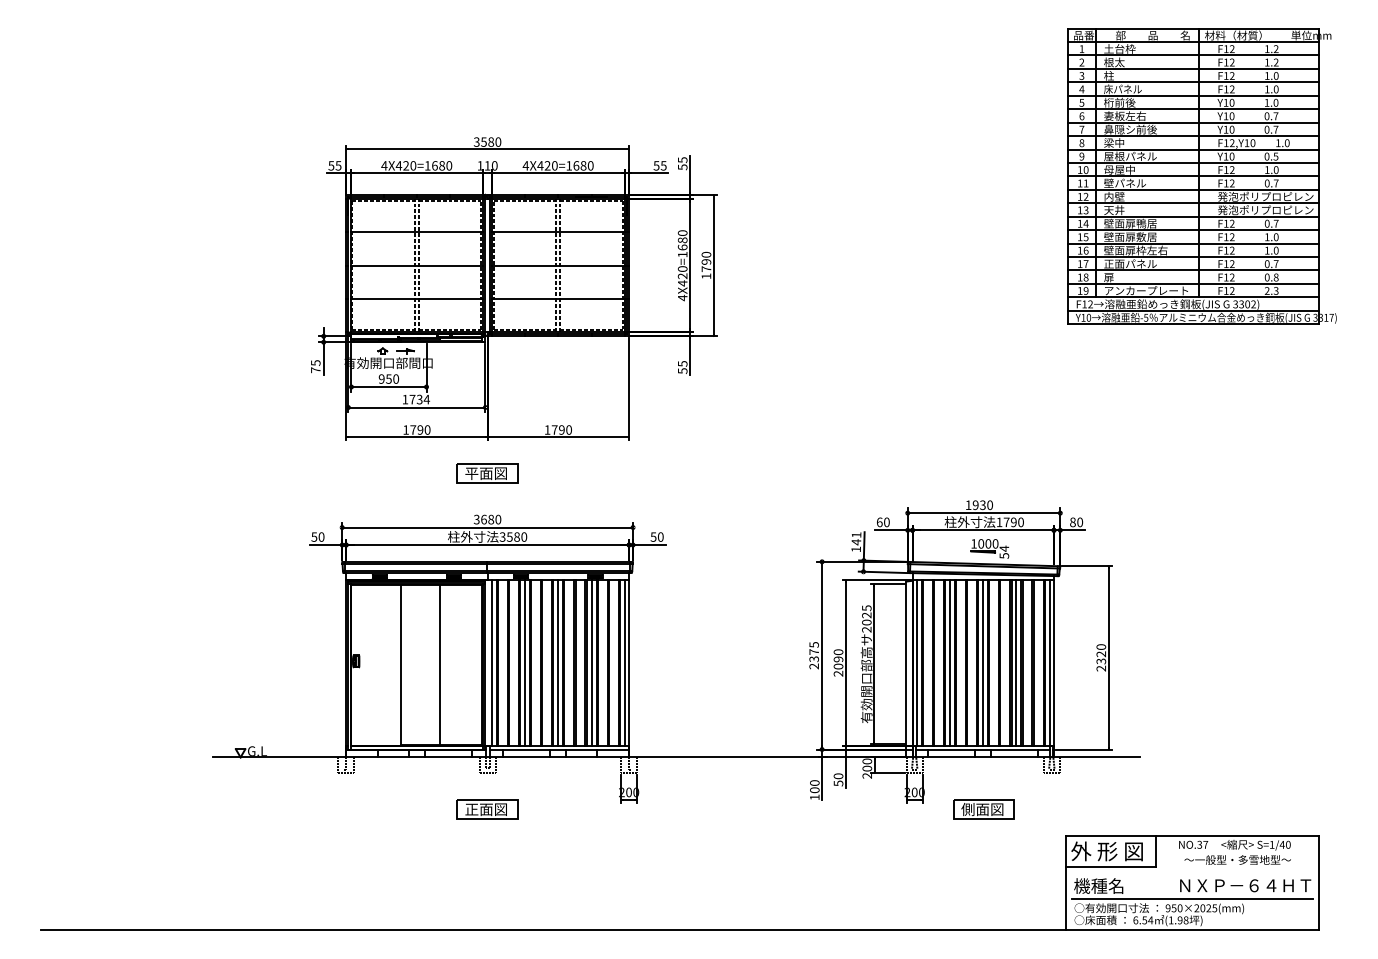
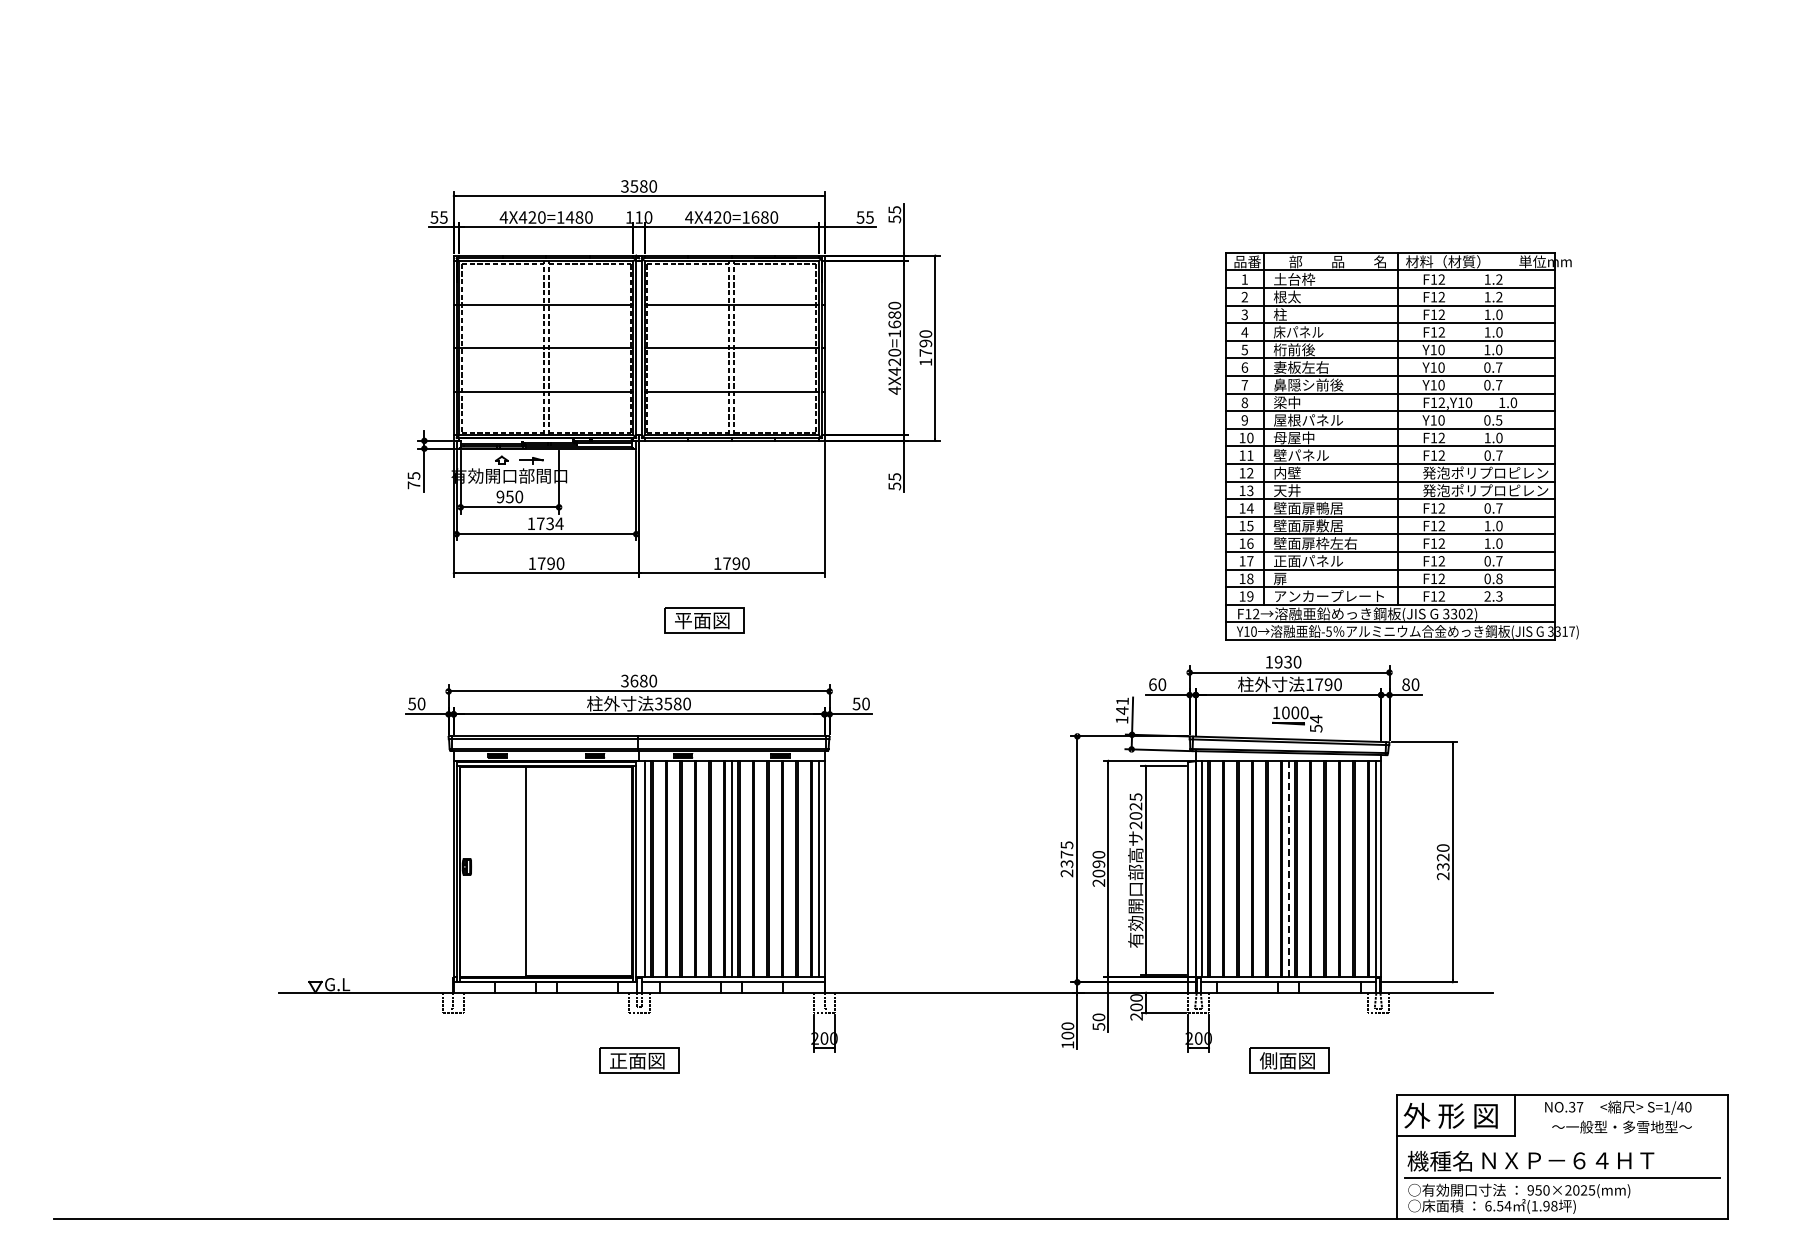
text: (434, 165) -> (569, 217), 4X420=1680 -> 4X420=1480
part: (1201, 176) -> (1401, 446), moved
part: (487, 473) -> (704, 620), moved
line: (525, 662) -> (688, 868), removed
line: (591, 662) -> (775, 868), removed
line: (950, 662) -> (1245, 868), removed
line: (1016, 662) -> (1332, 868), removed
line: (983, 663) -> (1288, 869), solid -> dashed
line: (439, 664) -> (576, 871), removed
text: (1245, 885) -> (1568, 1160), moved

